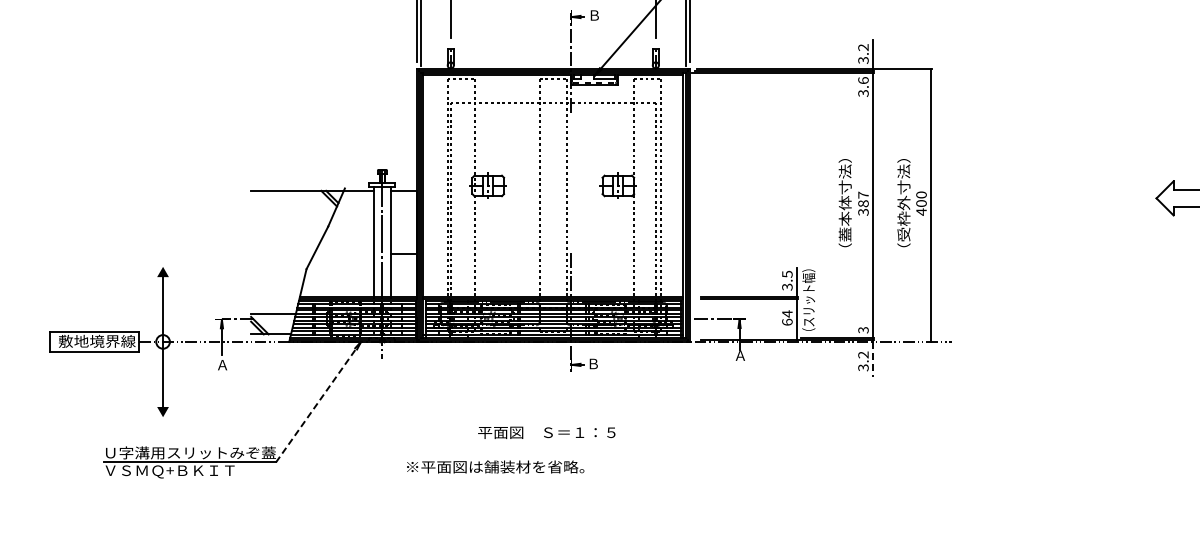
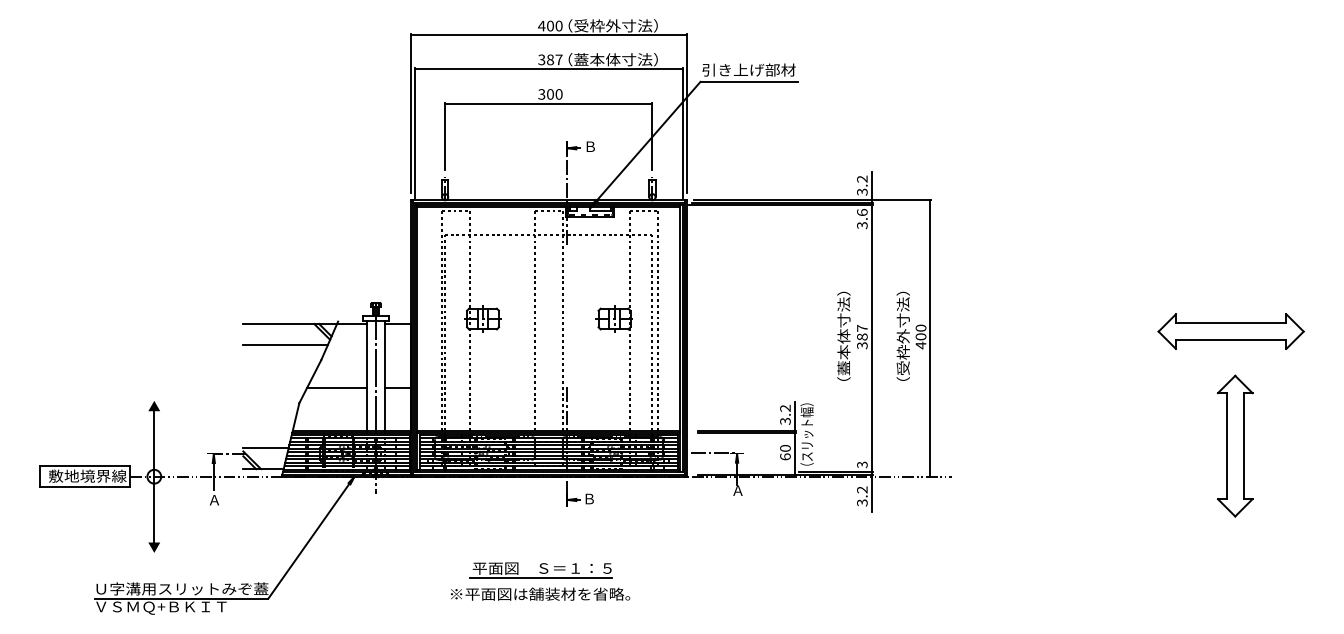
line: (292, 211) -> (285, 344), added
line: (344, 254) -> (337, 388), added
text: (787, 273) -> (785, 407), 3.5 -> 3.2
text: (787, 313) -> (785, 448), 64 -> 60
line: (872, 359) -> (871, 494), dashed -> solid
line: (318, 402) -> (311, 537), dashed -> solid
line: (545, 441) -> (540, 577), added
text: (495, 466) -> (540, 593), moved

